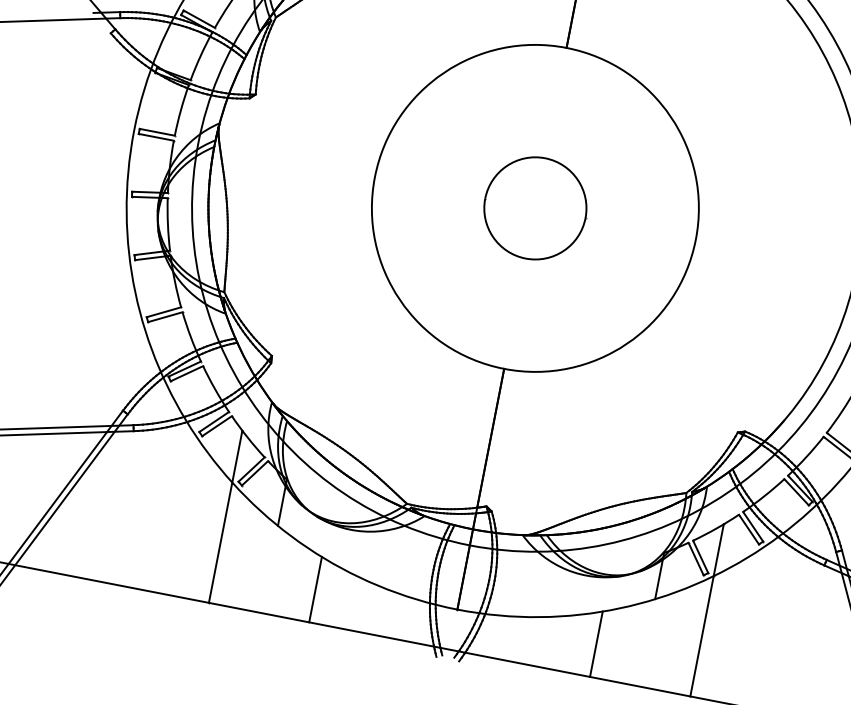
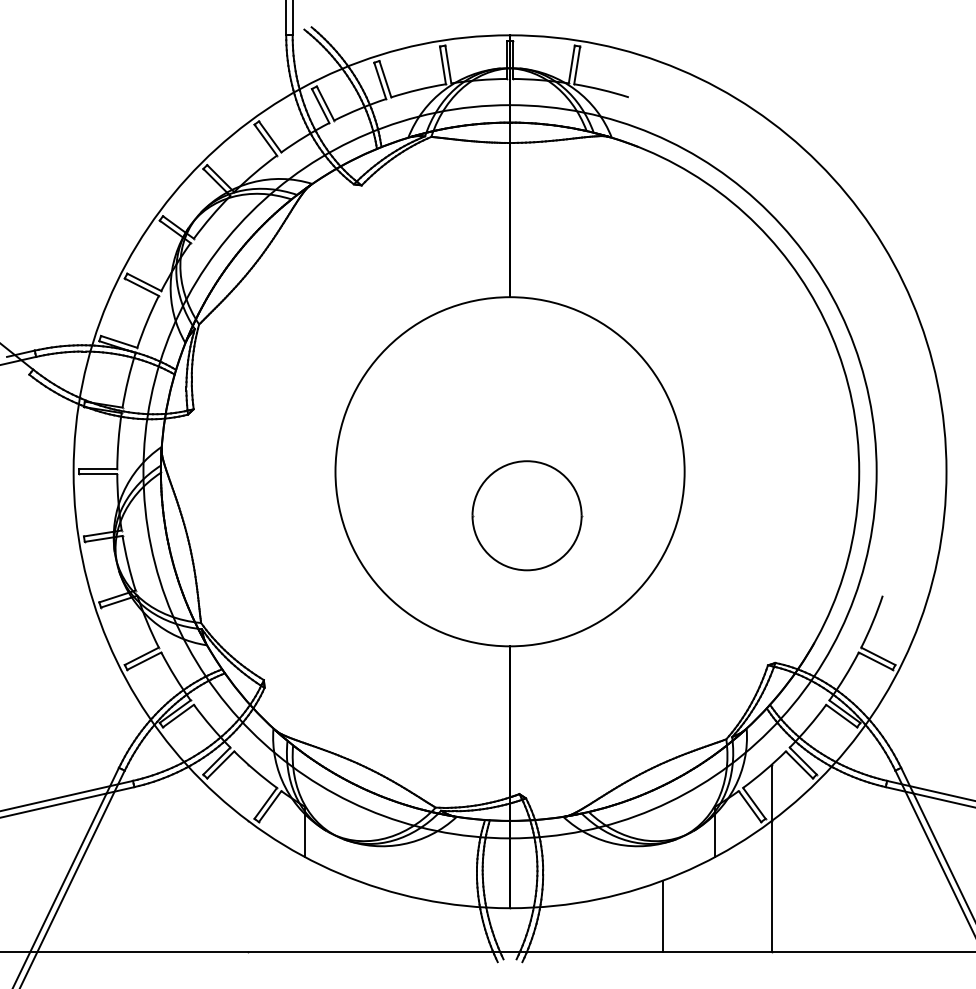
part: (535, 208) -> (527, 515), moved
line: (226, 516) -> (248, 857), removed
line: (315, 589) -> (357, 915), removed

